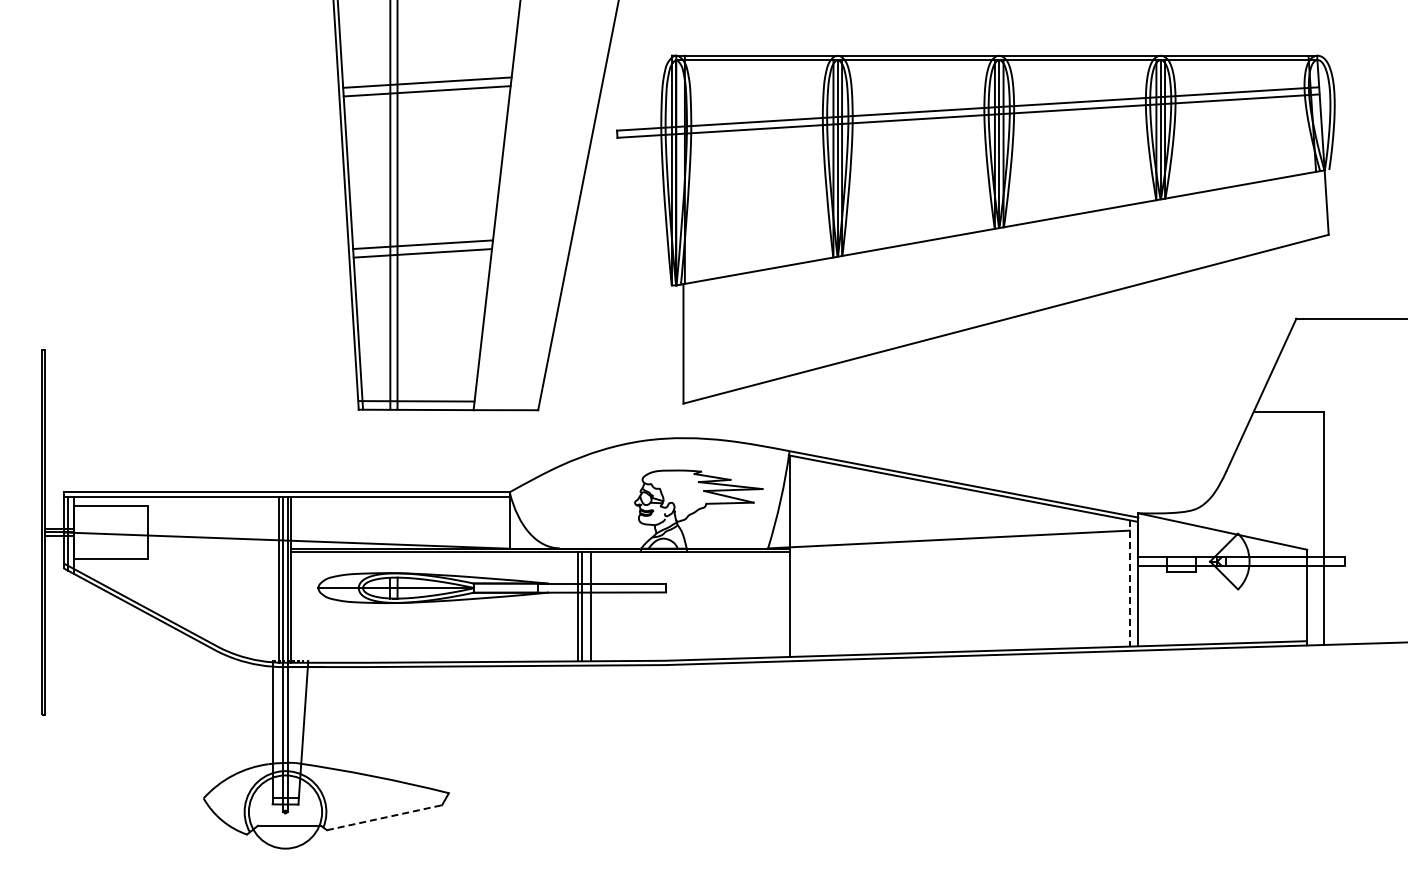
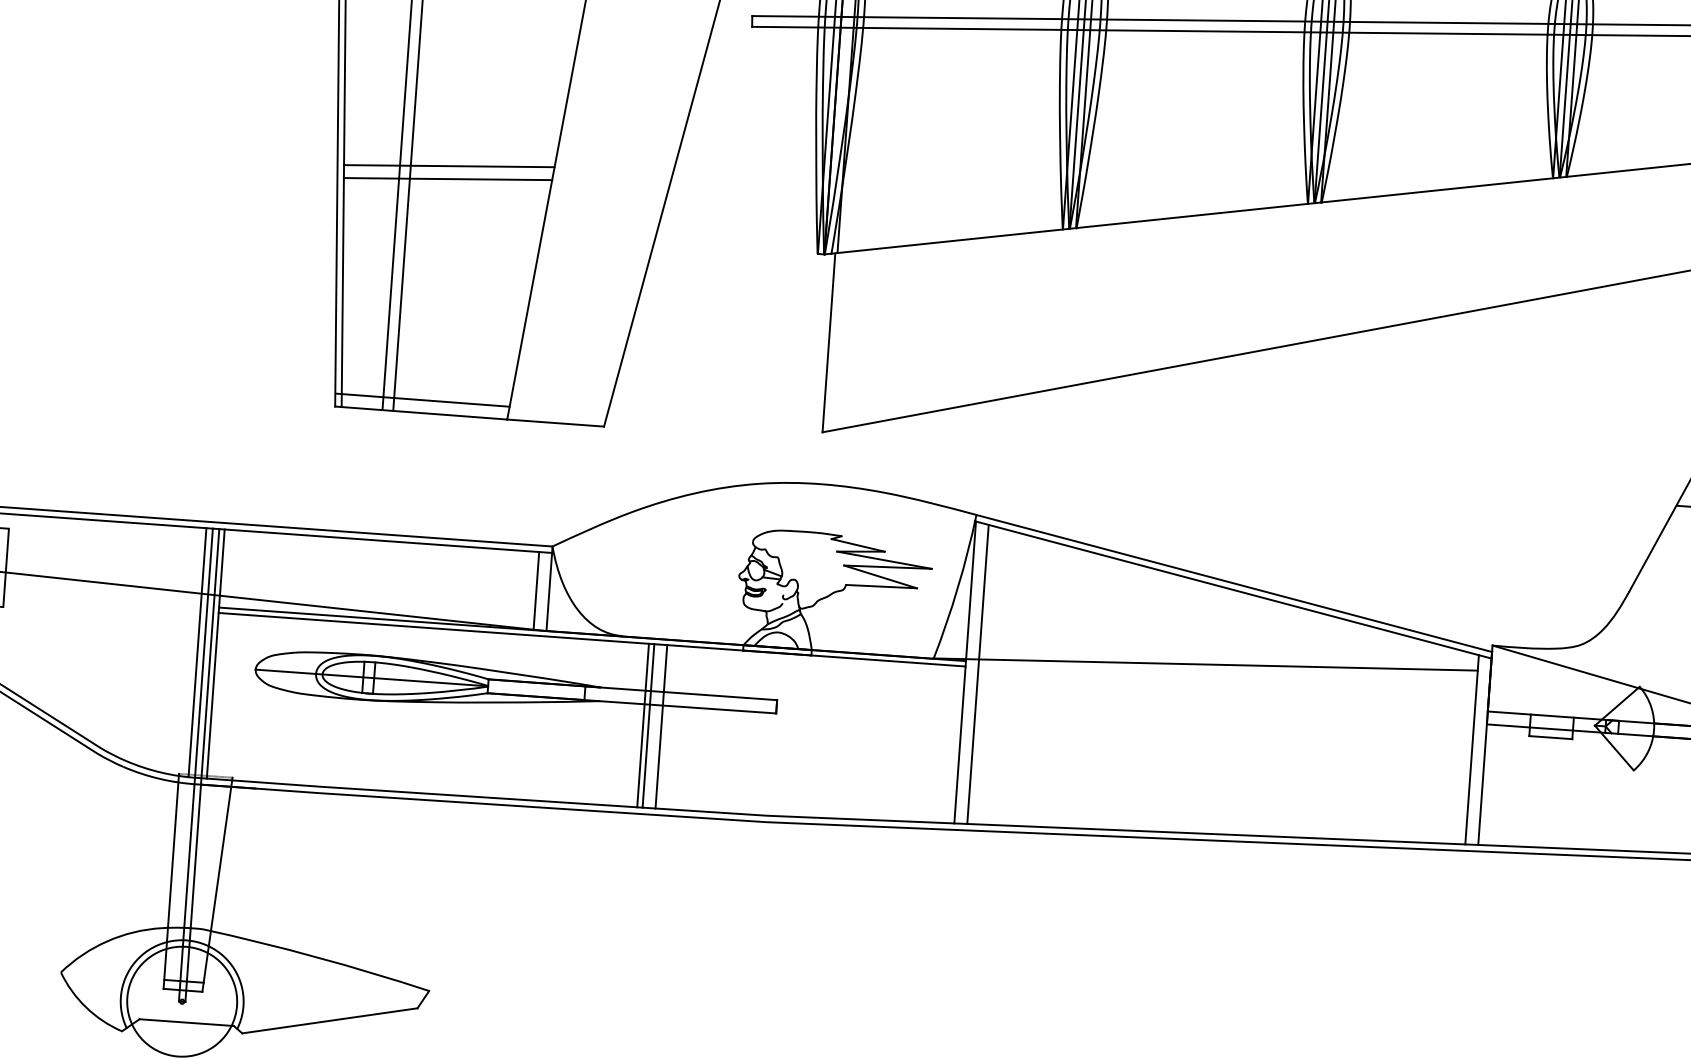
line: (501, 522) -> (536, 590), added
line: (798, 556) -> (978, 673), added
line: (1129, 583) -> (1471, 749), dashed -> solid
line: (384, 817) -> (329, 1020), dashed -> solid

